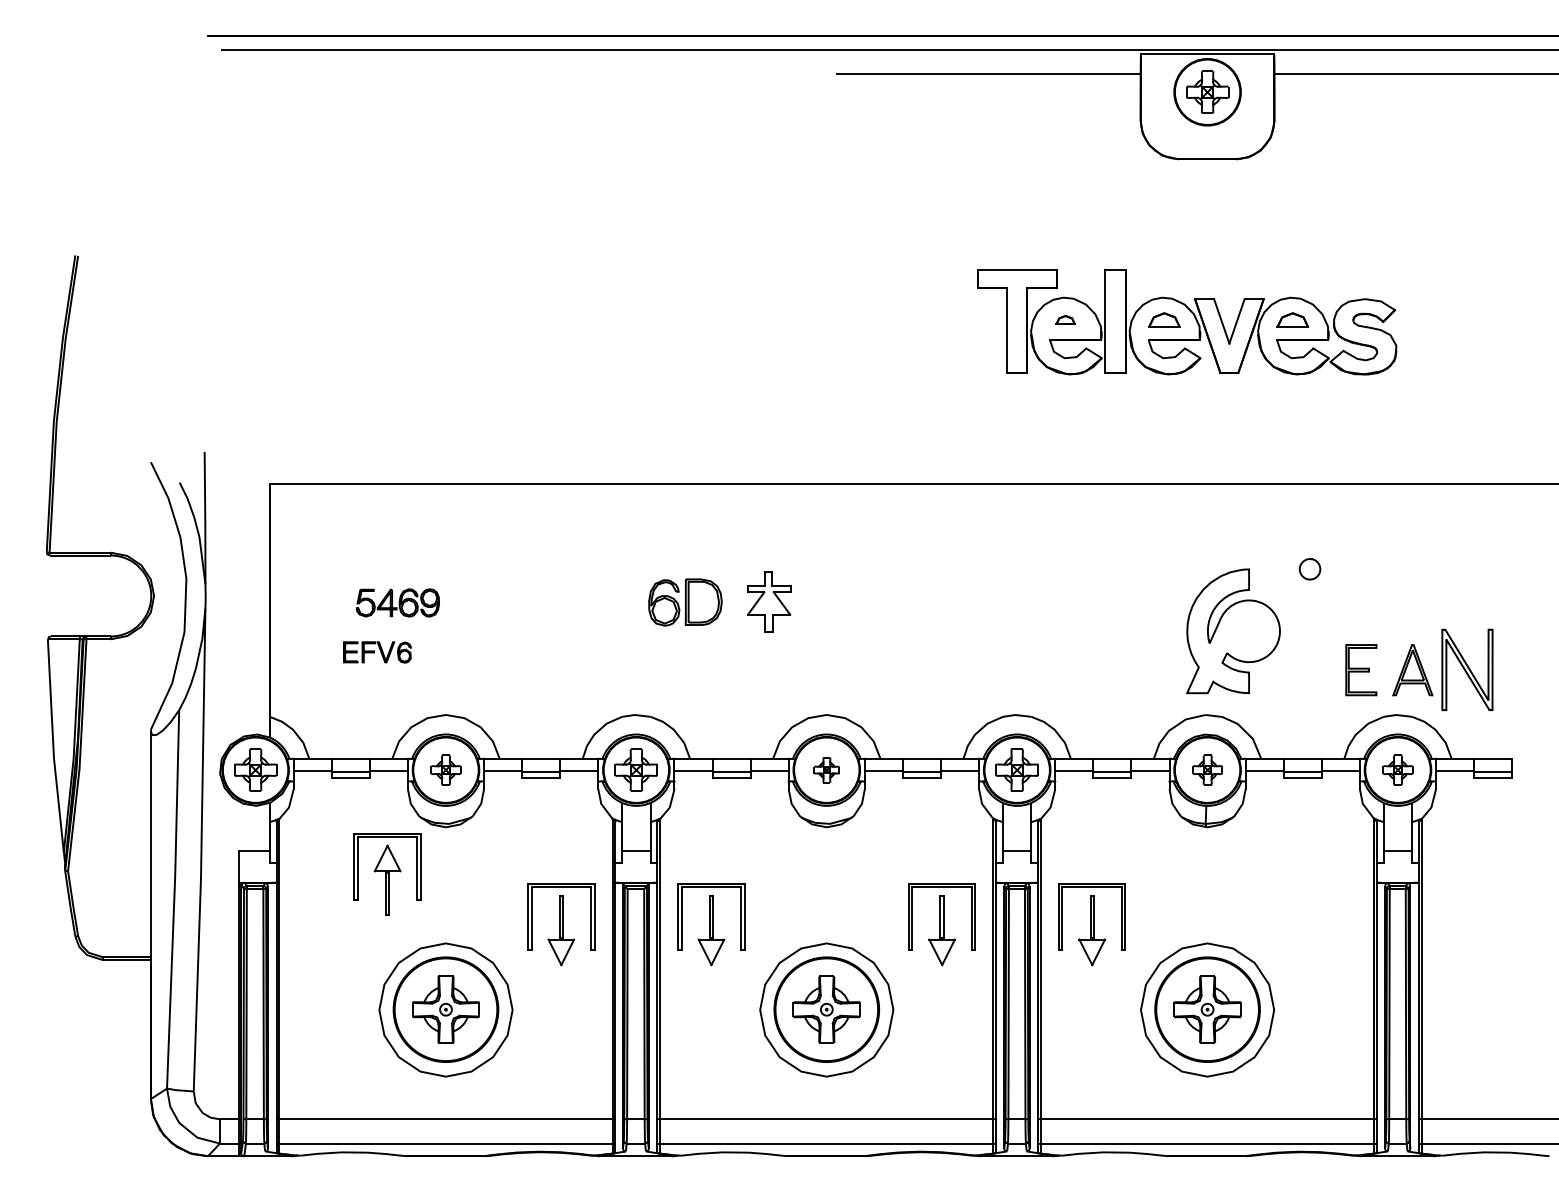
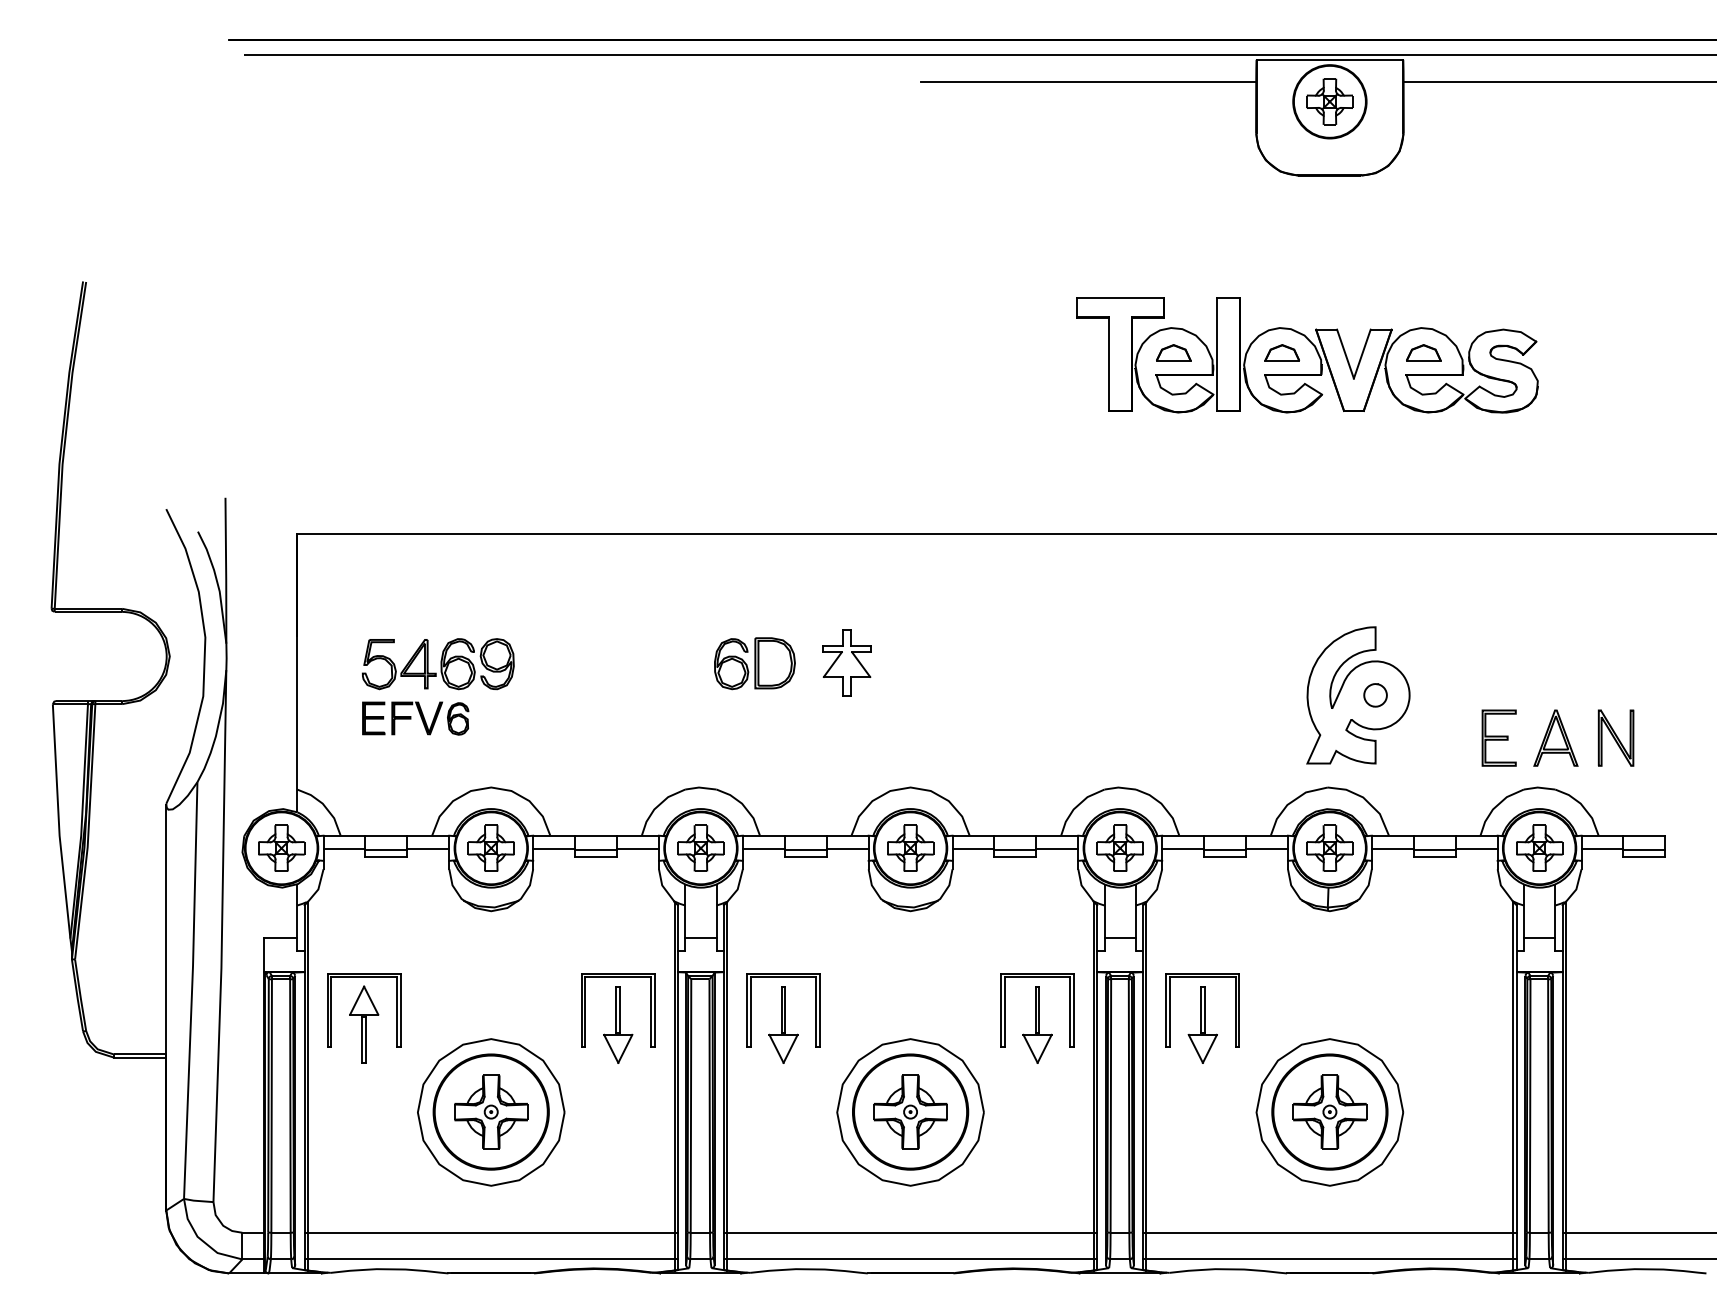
part: (1065, 319) -> (1173, 352), size x1.67
part: (1309, 569) -> (1374, 695), moved
part: (397, 602) -> (437, 663), size x1.67
part: (377, 652) -> (415, 718), size x1.43
part: (1467, 670) -> (1616, 738), size x0.62
part: (445, 769) -> (490, 847), size x1.43
part: (826, 769) -> (910, 847), size x1.67
part: (1207, 769) -> (1329, 847), size x1.43
part: (1397, 769) -> (1539, 847), size x1.43
part: (387, 874) -> (364, 1018), moved

